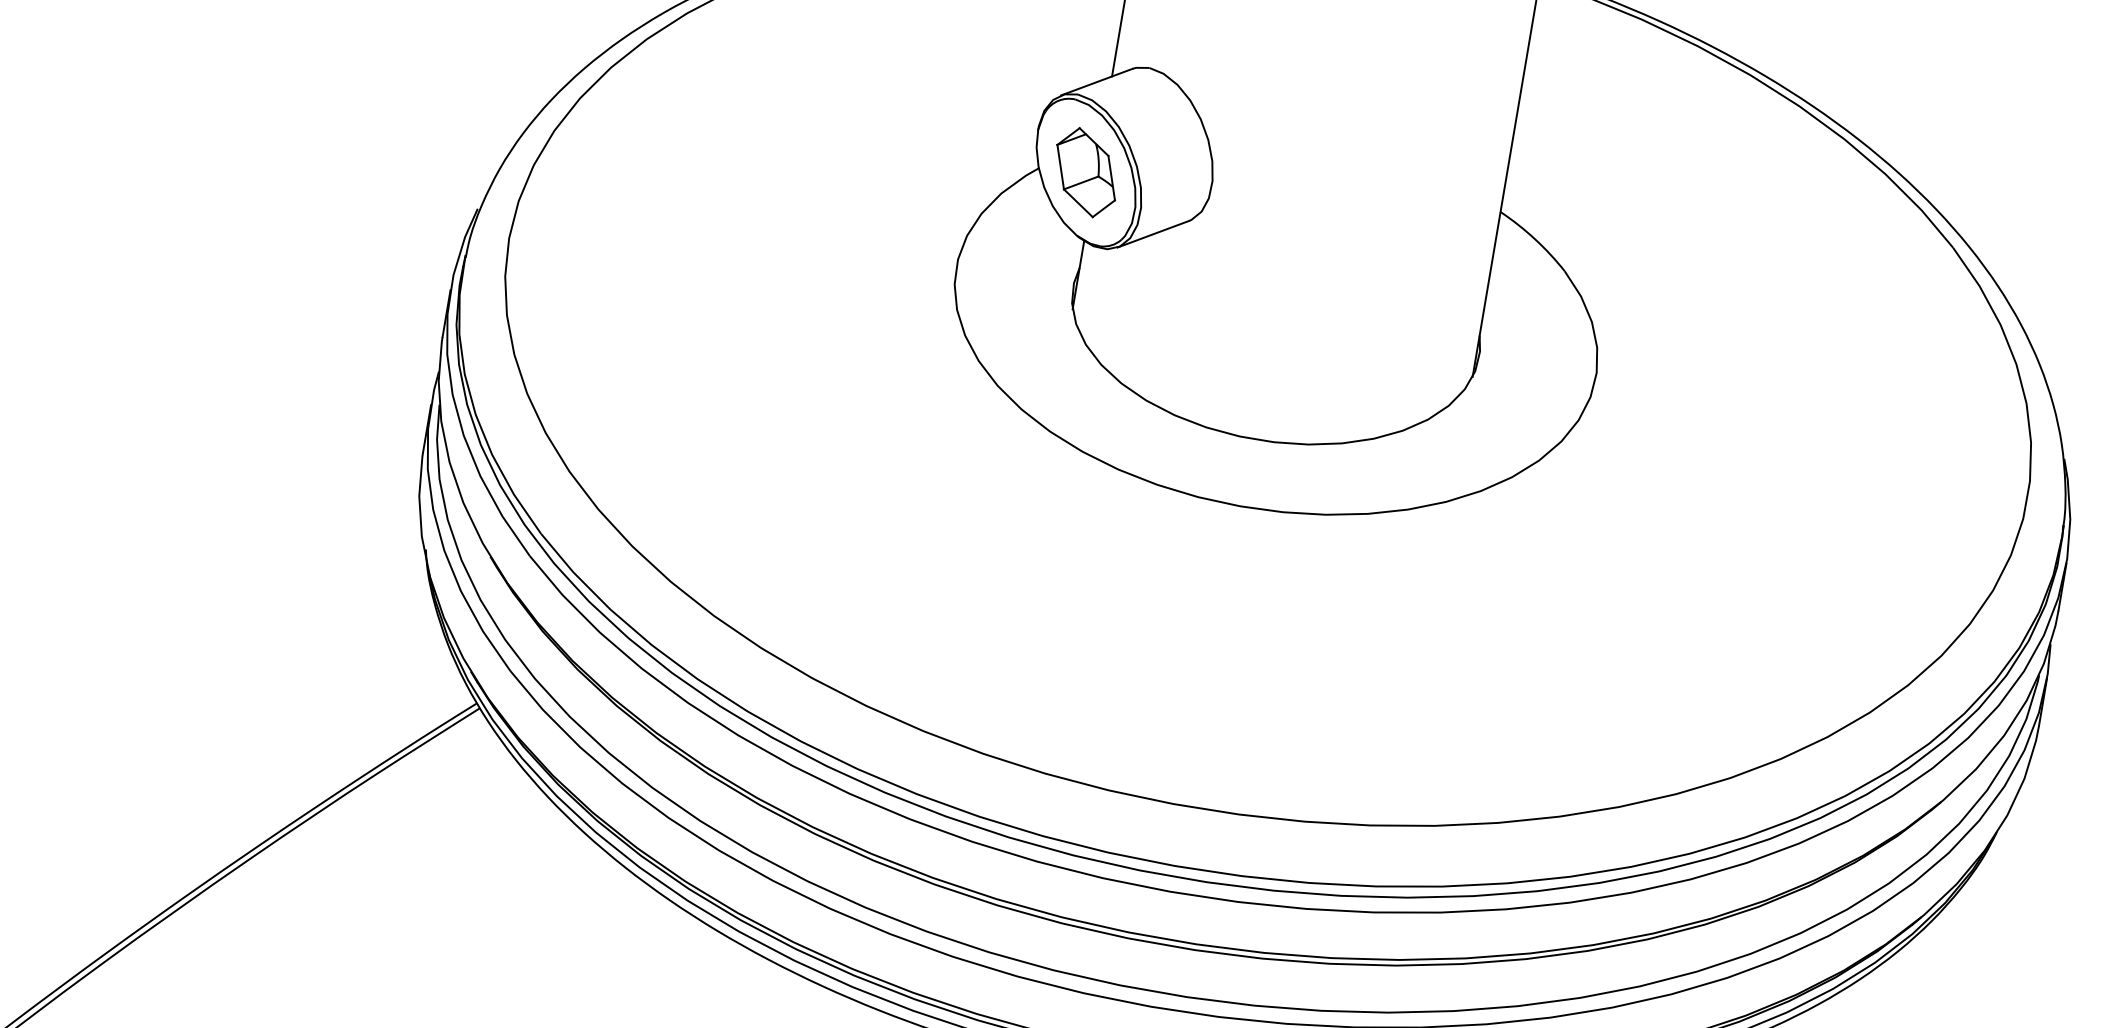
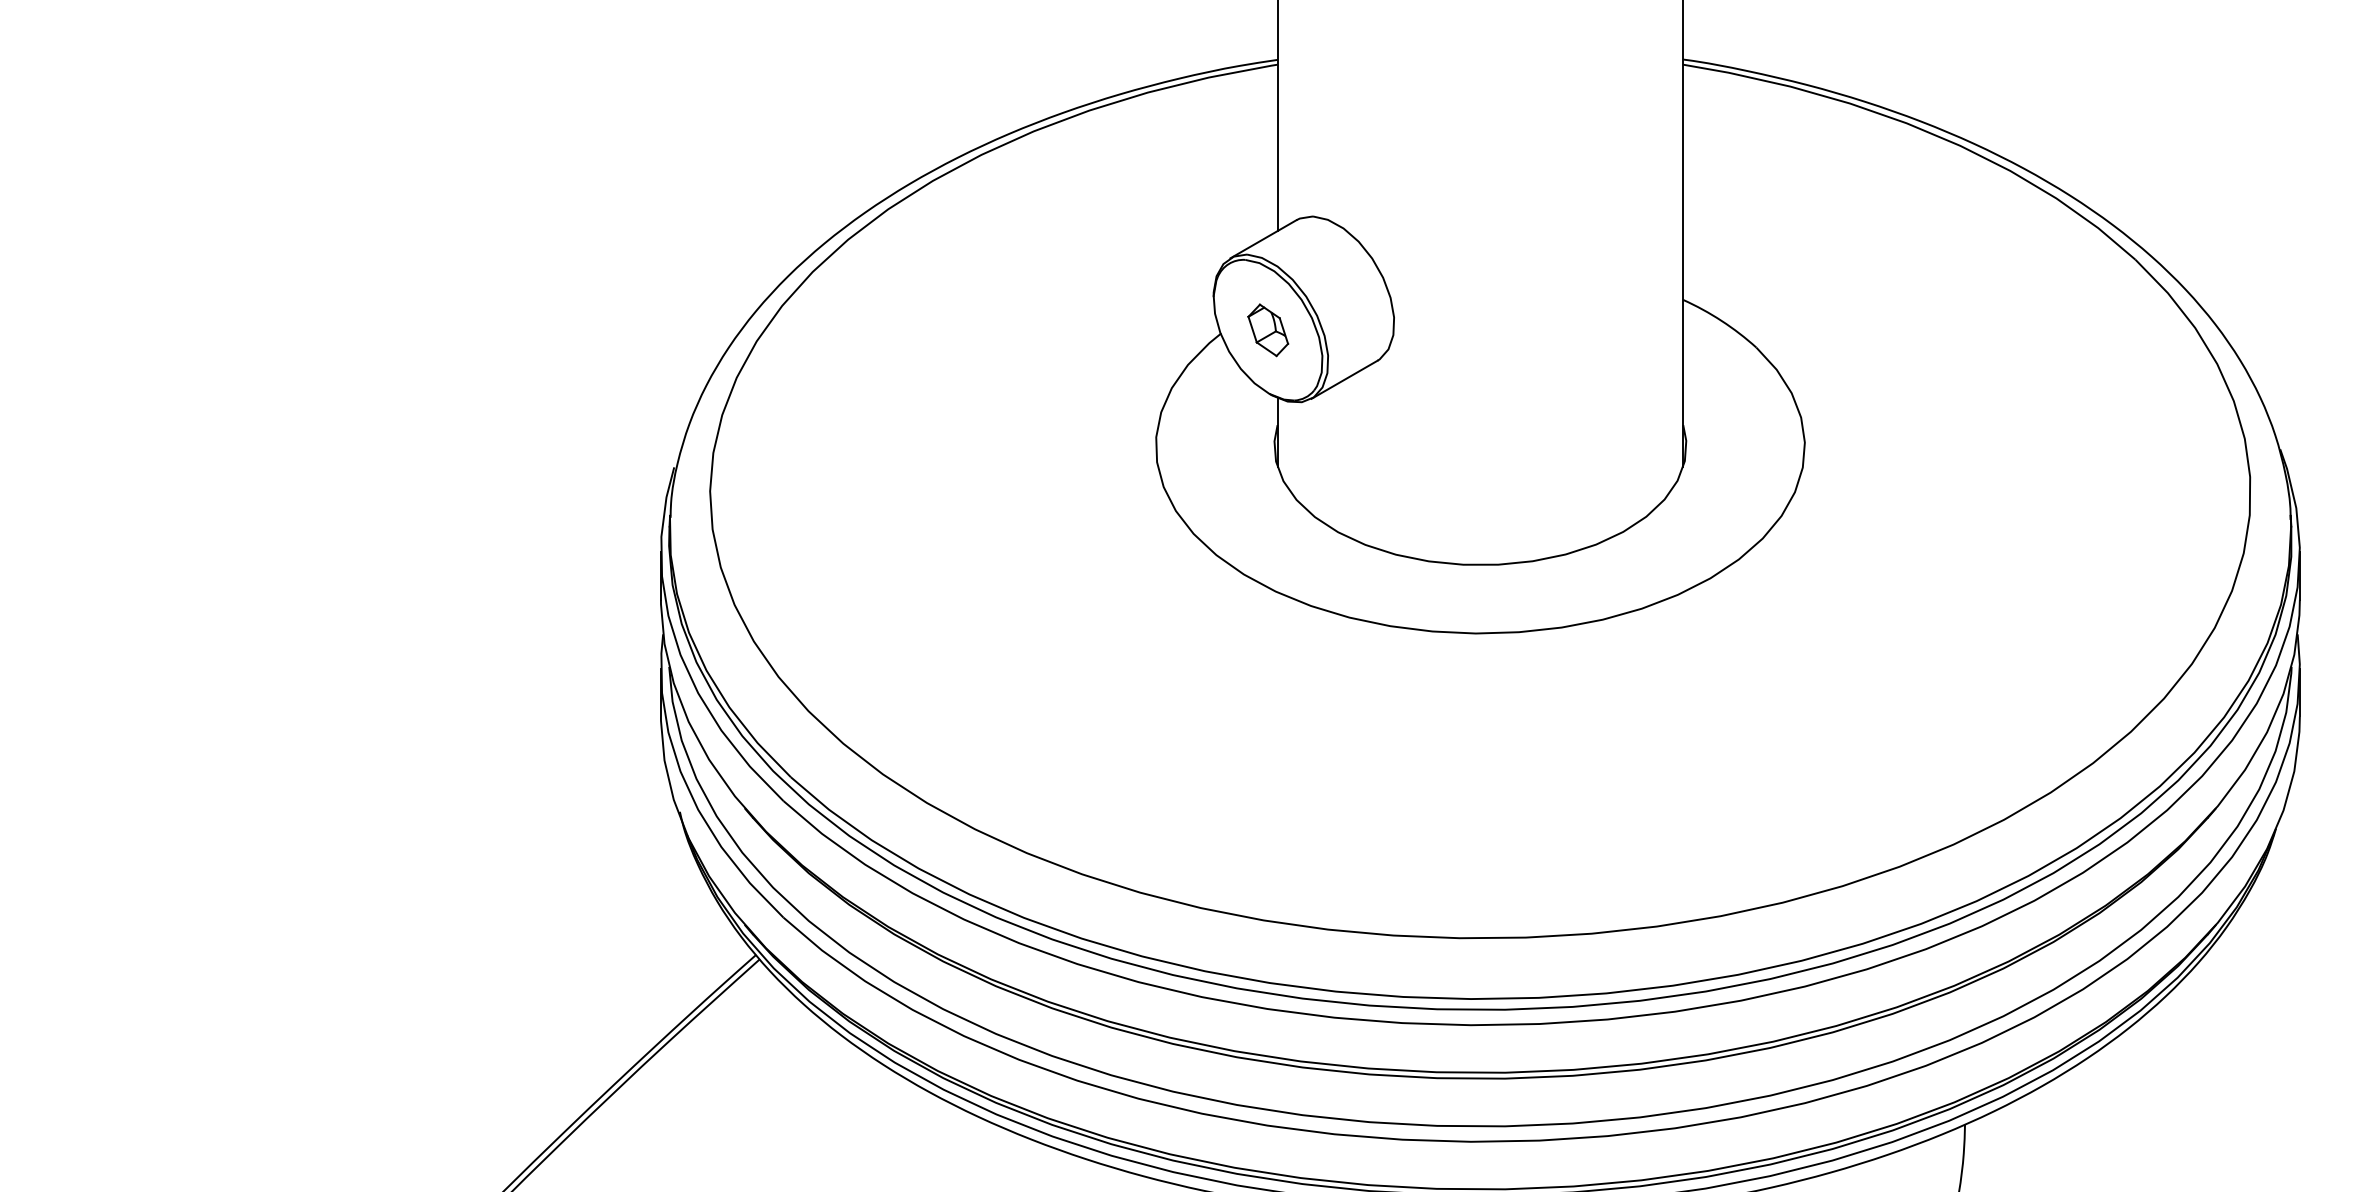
part: (1086, 172) -> (1268, 330), size x0.6

